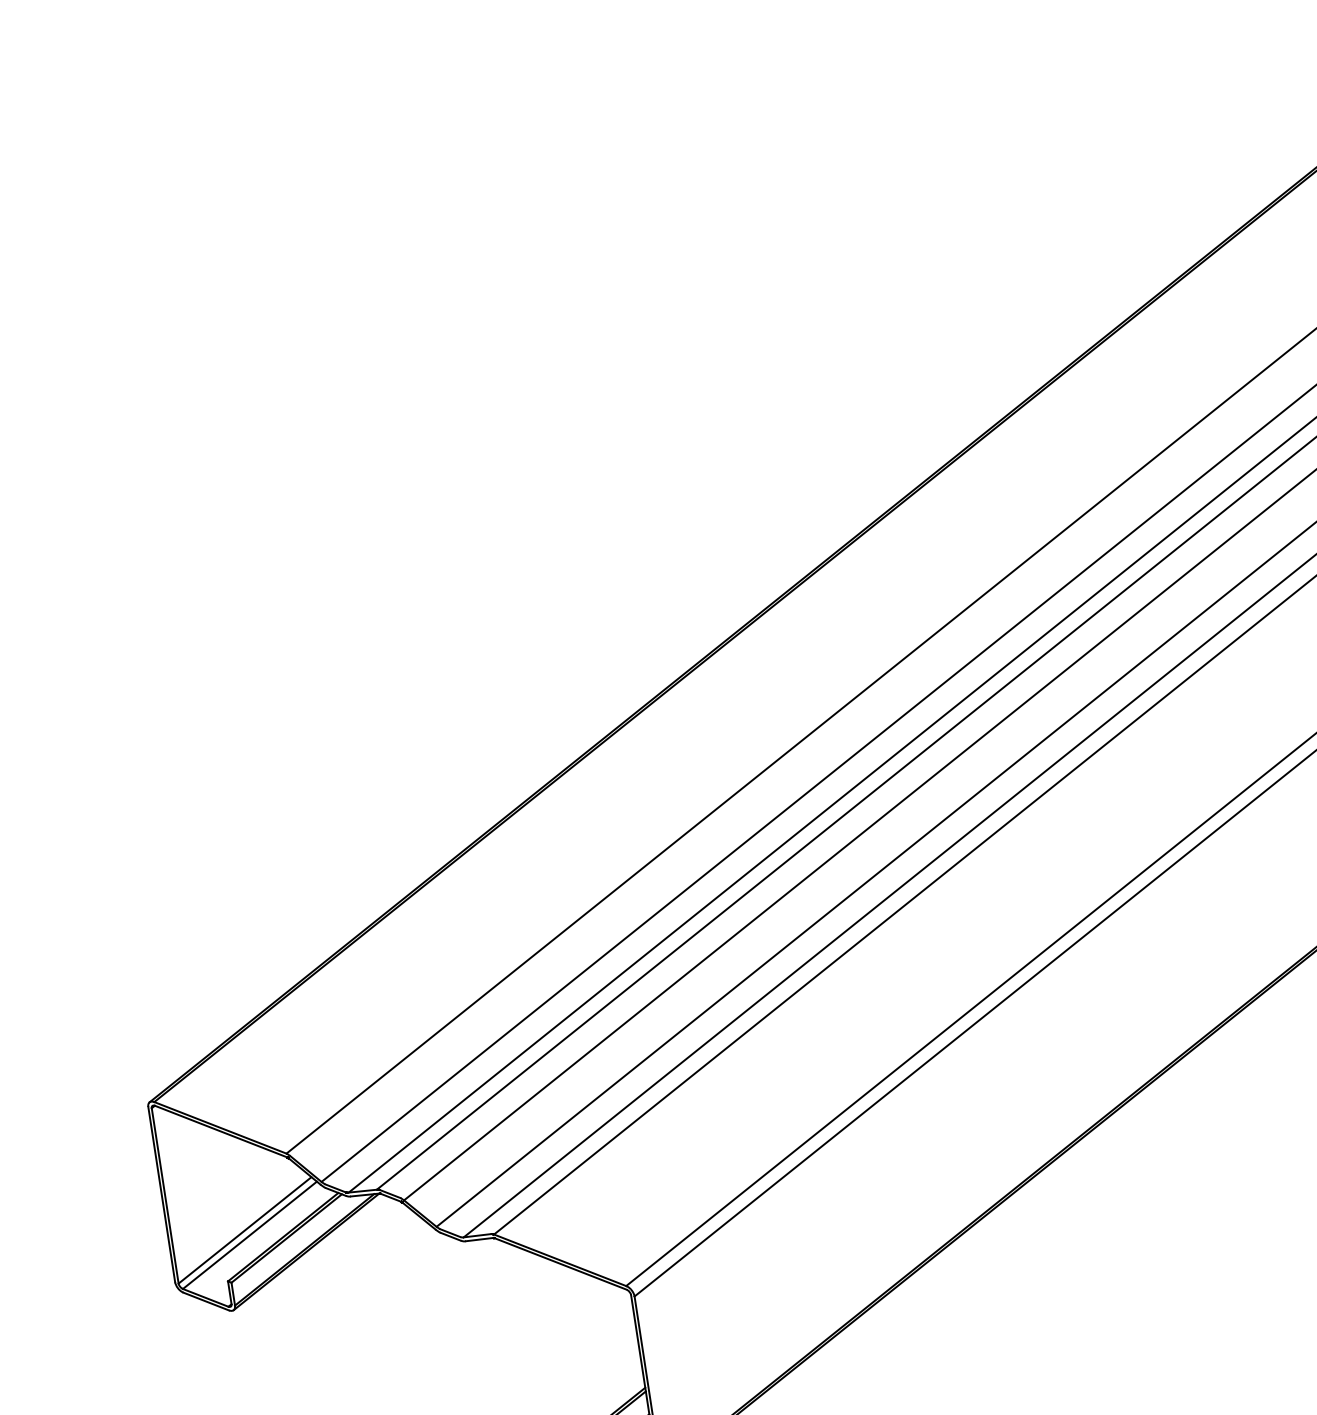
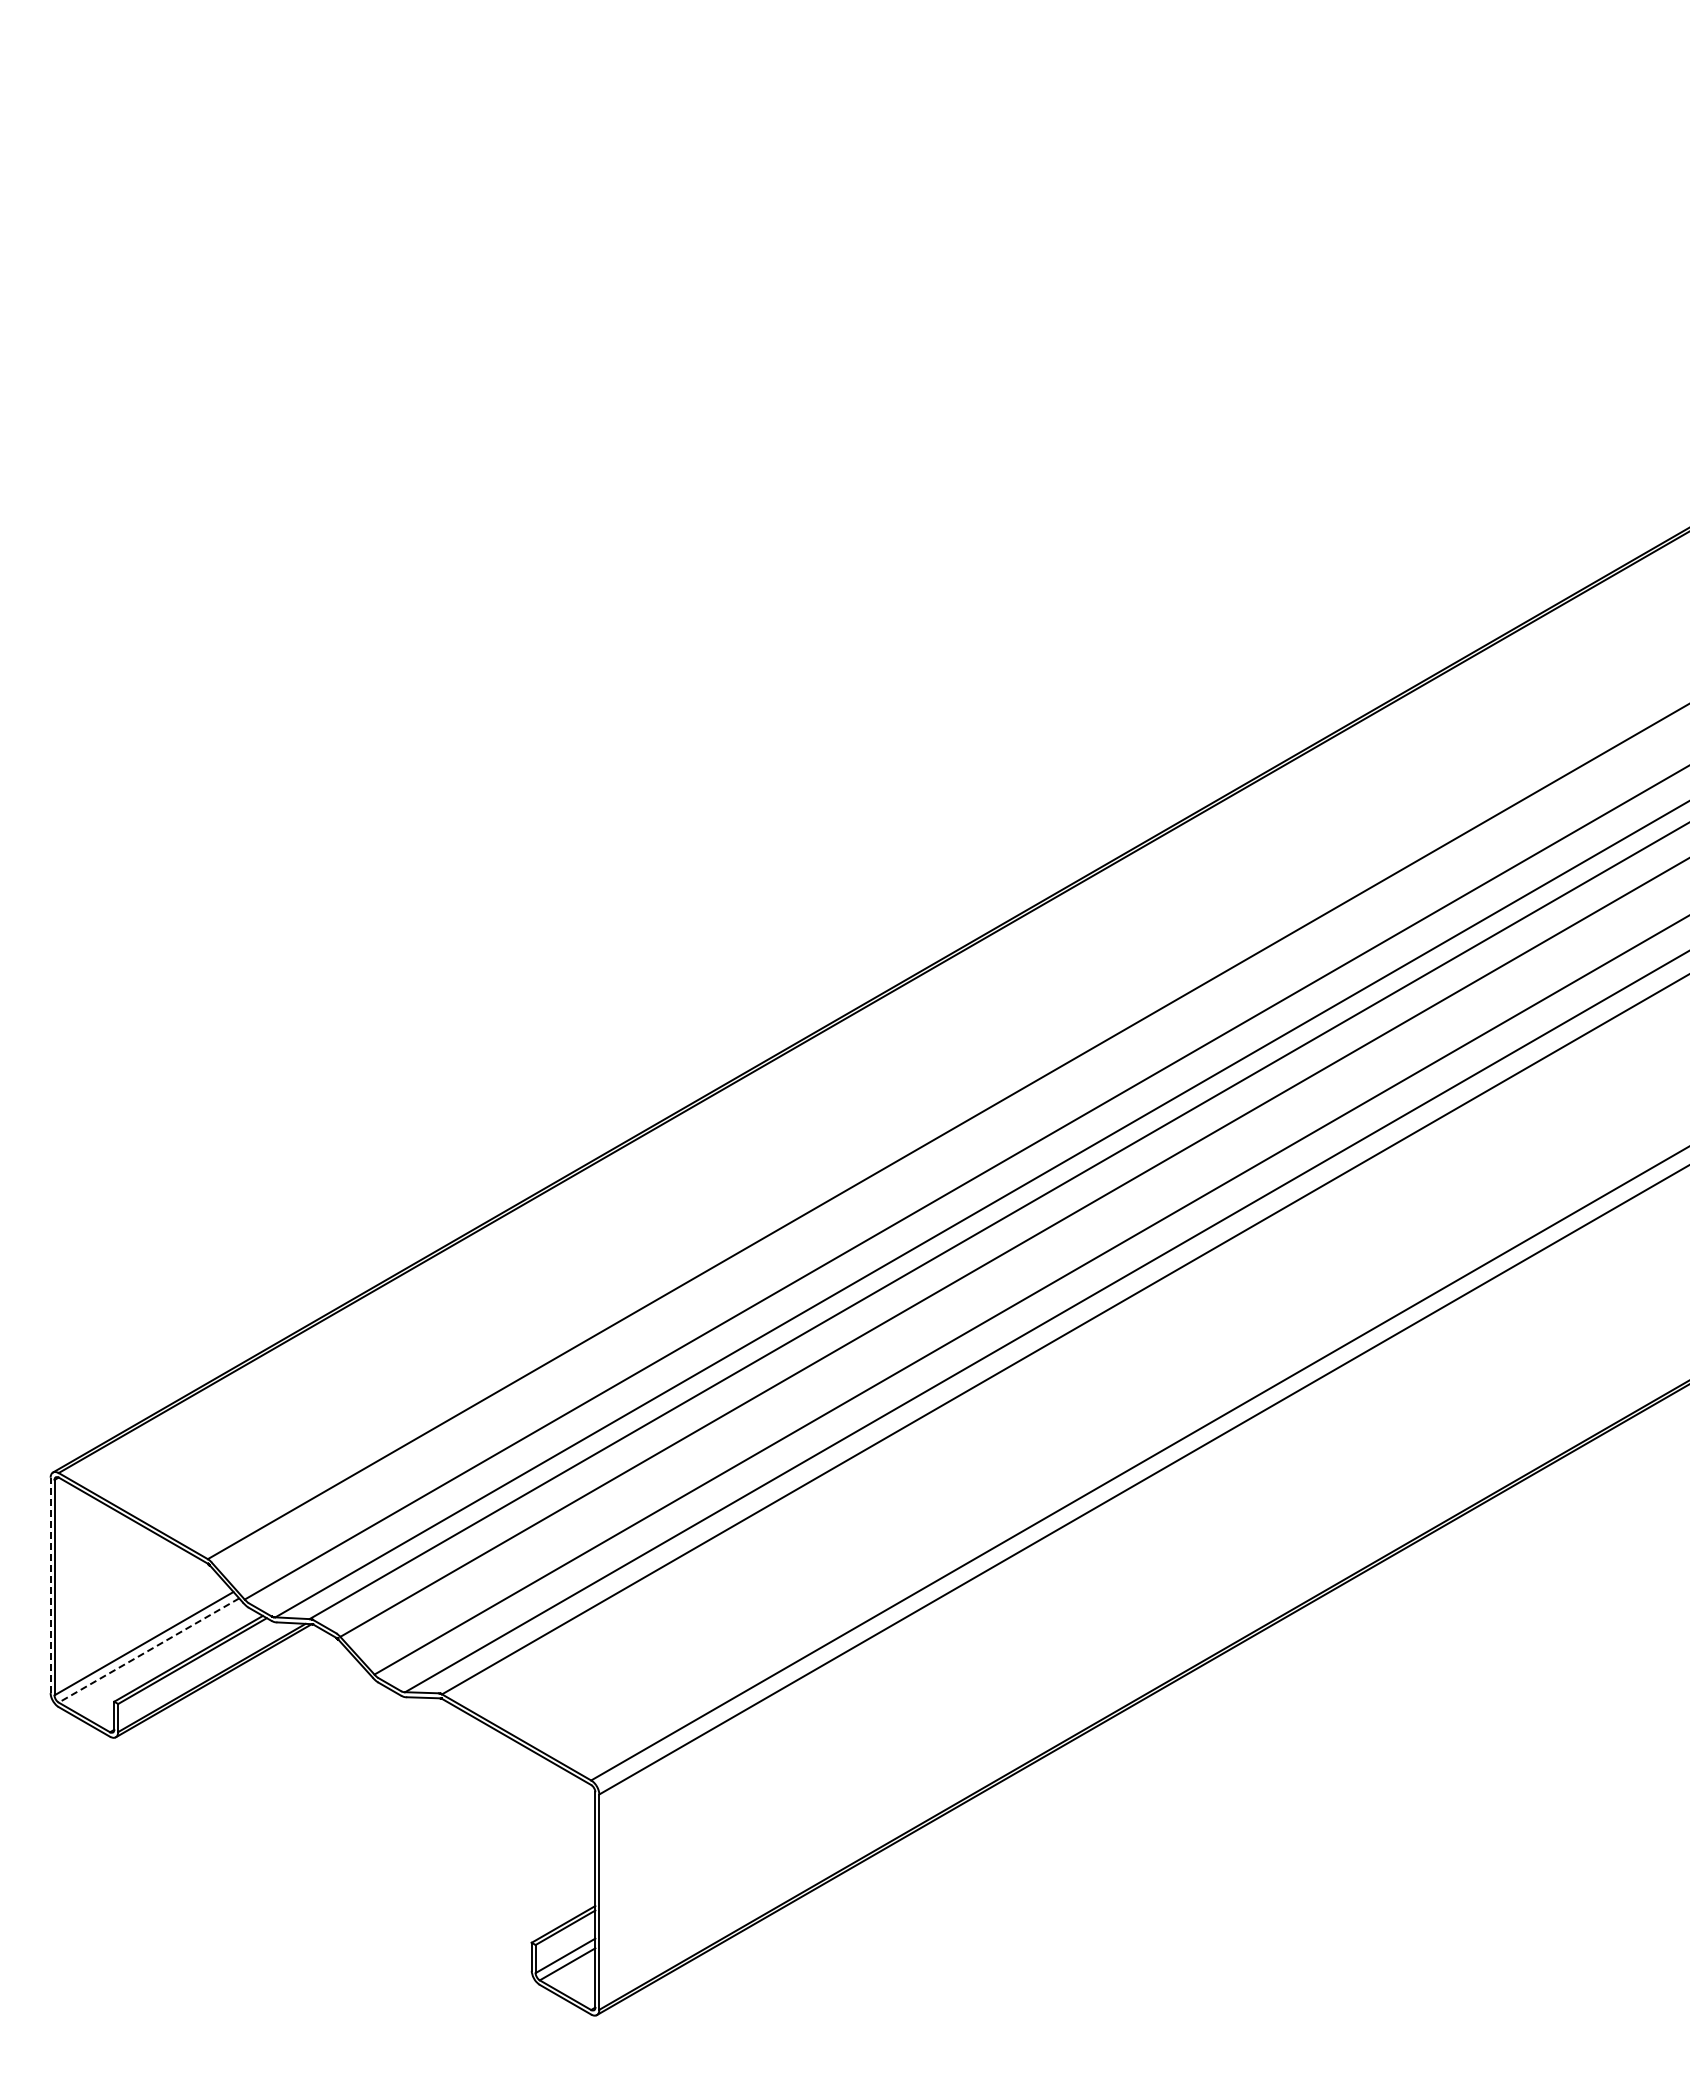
line: (161, 1194) -> (50, 1585), solid -> dashed
line: (249, 1235) -> (148, 1650), solid -> dashed

